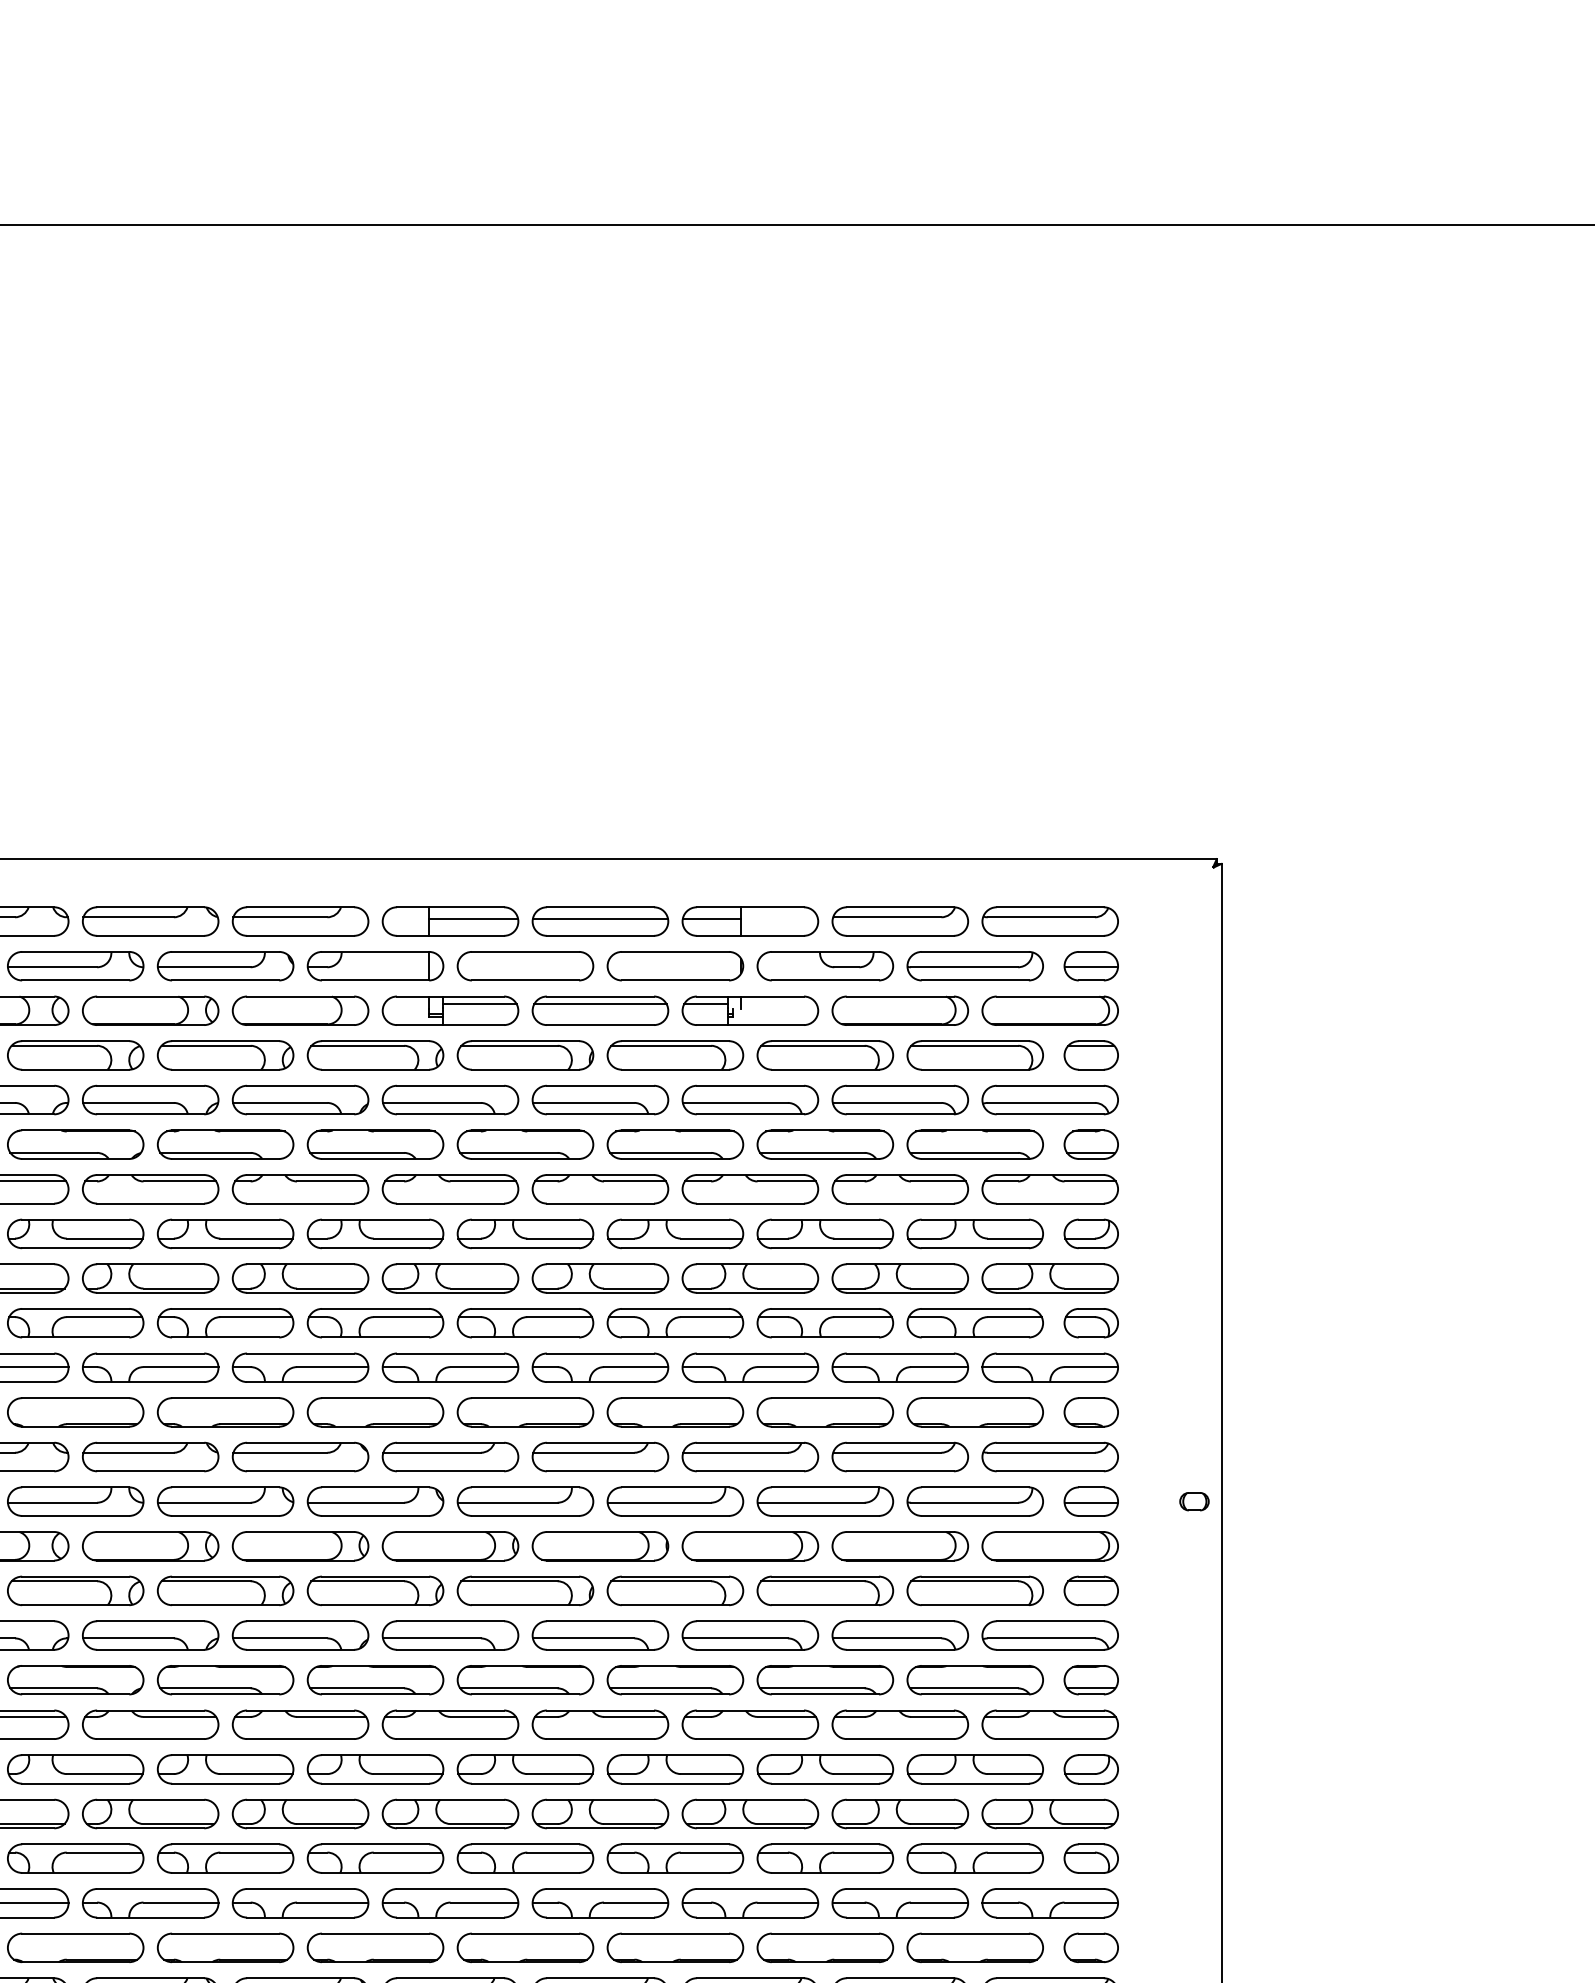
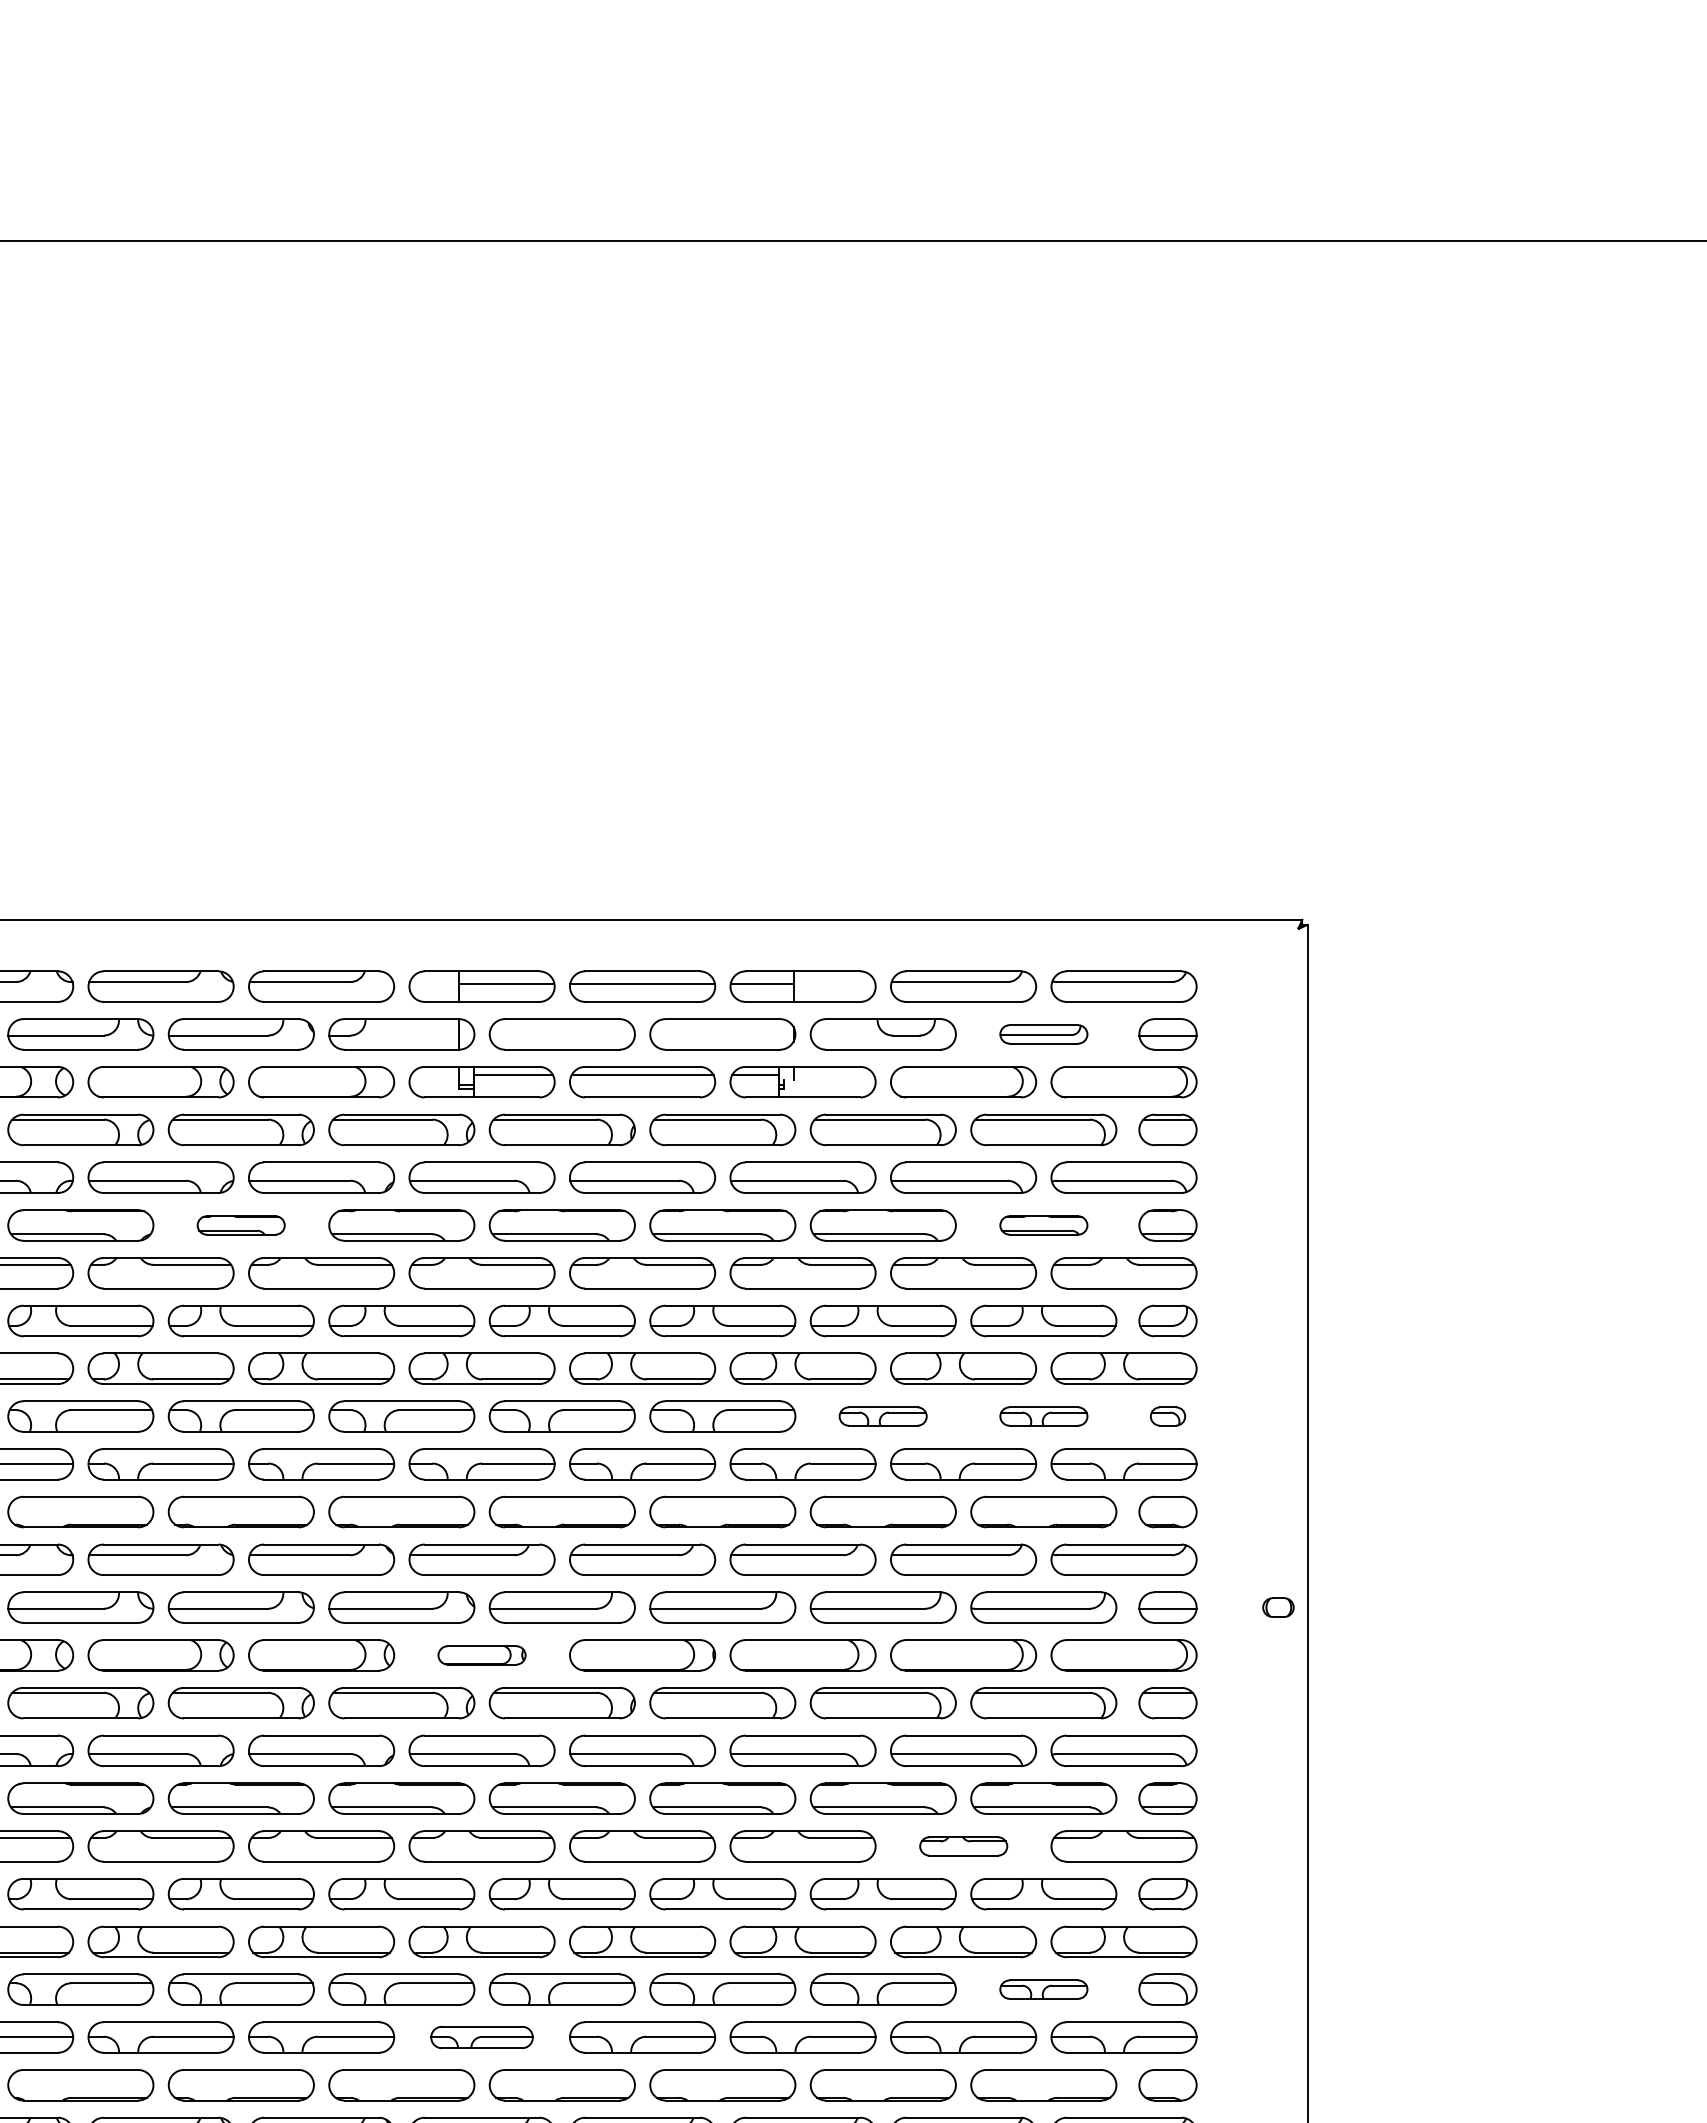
part: (974, 966) -> (1043, 1034), size x0.6
part: (224, 1144) -> (240, 1225), size x0.6
part: (974, 1144) -> (1043, 1225), size x0.6
part: (824, 1323) -> (882, 1416), size x0.6
part: (974, 1323) -> (1043, 1416), size x0.6
part: (1090, 1323) -> (1167, 1416), size x0.6
part: (449, 1546) -> (481, 1655), size x0.6
part: (900, 1724) -> (963, 1846), size x0.6
part: (974, 1858) -> (1043, 1989), size x0.6
part: (449, 1903) -> (481, 2037), size x0.7

